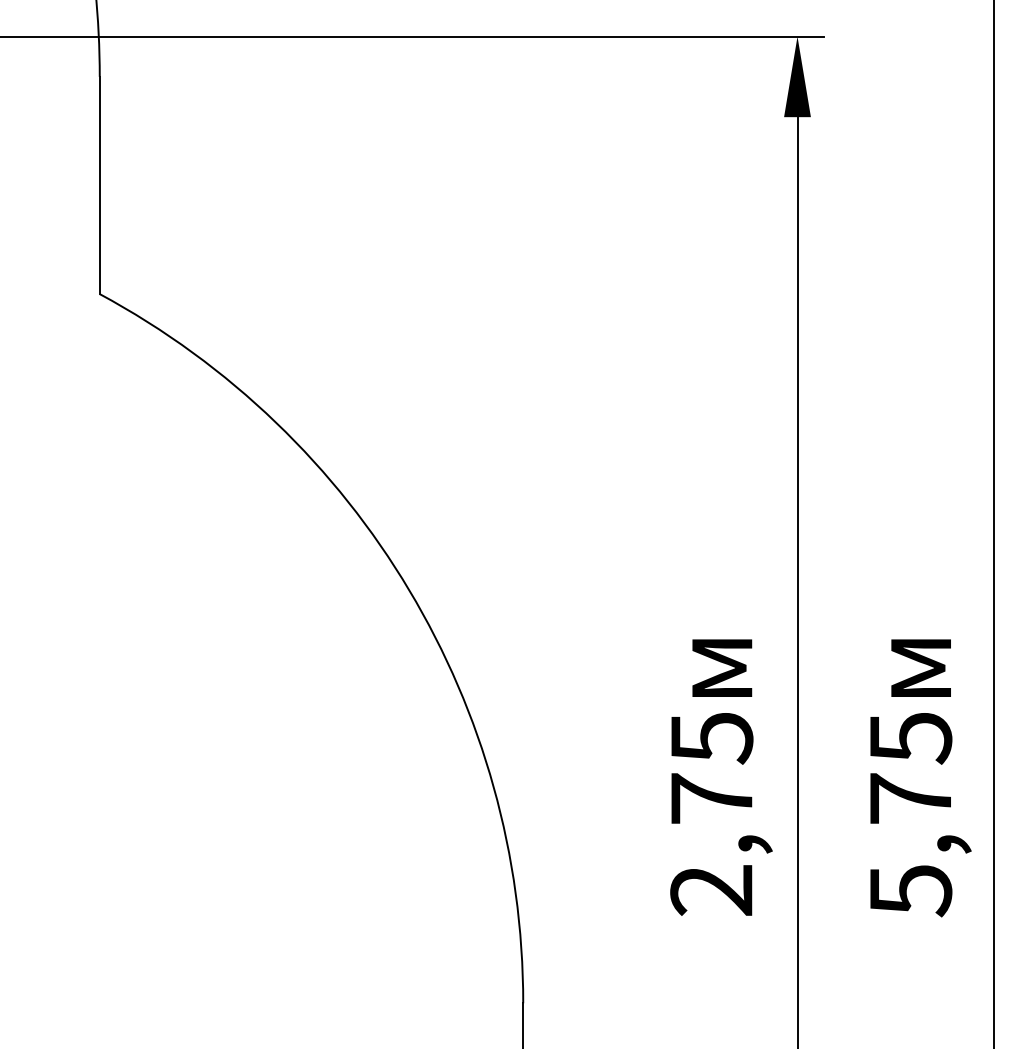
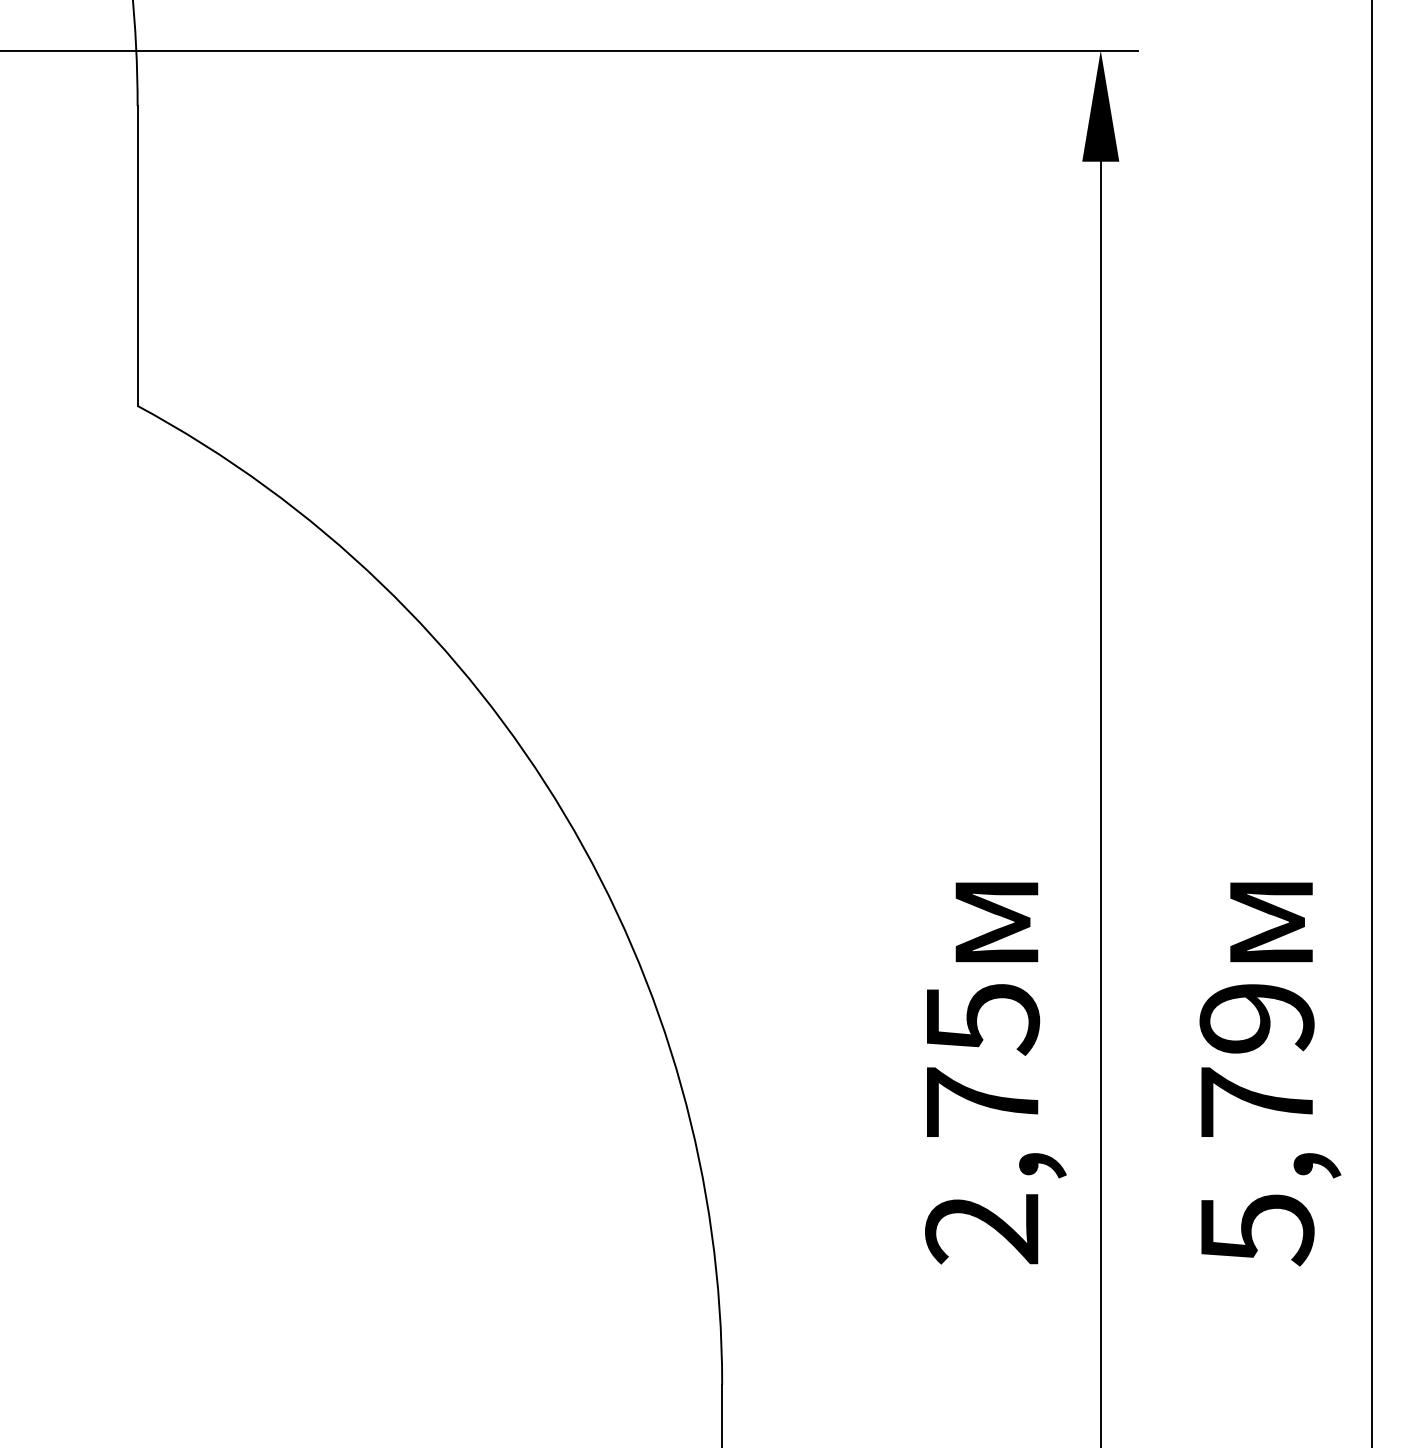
text: (910, 738) -> (1256, 1019), 5,75 -> 5,79

